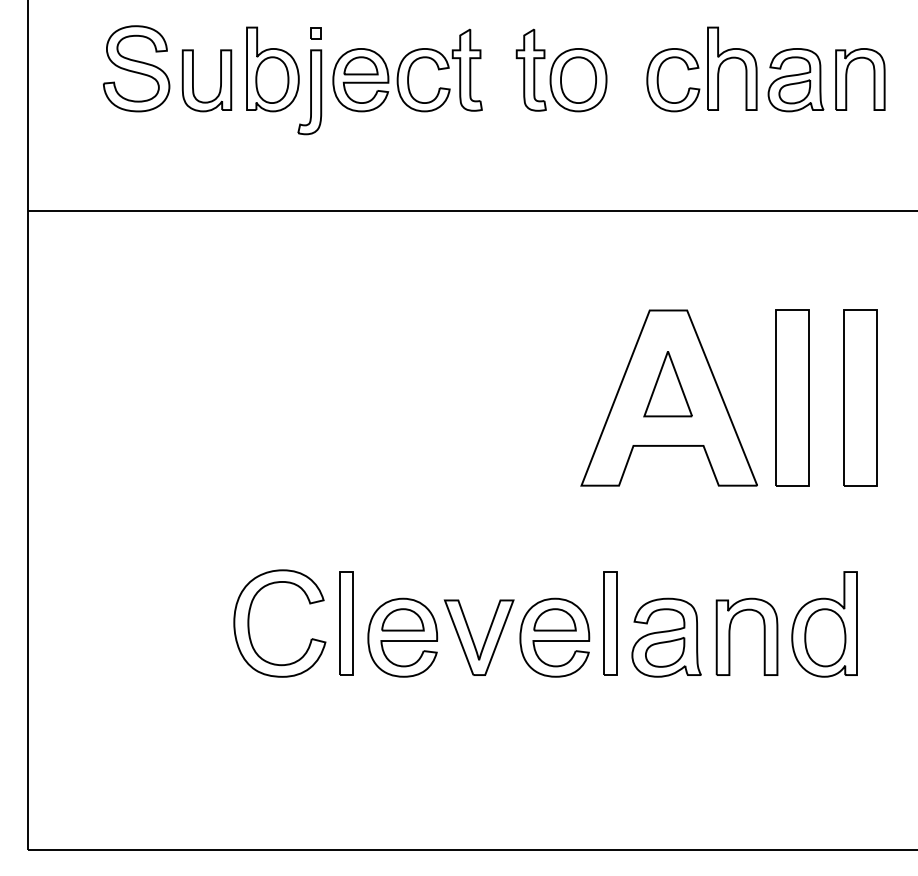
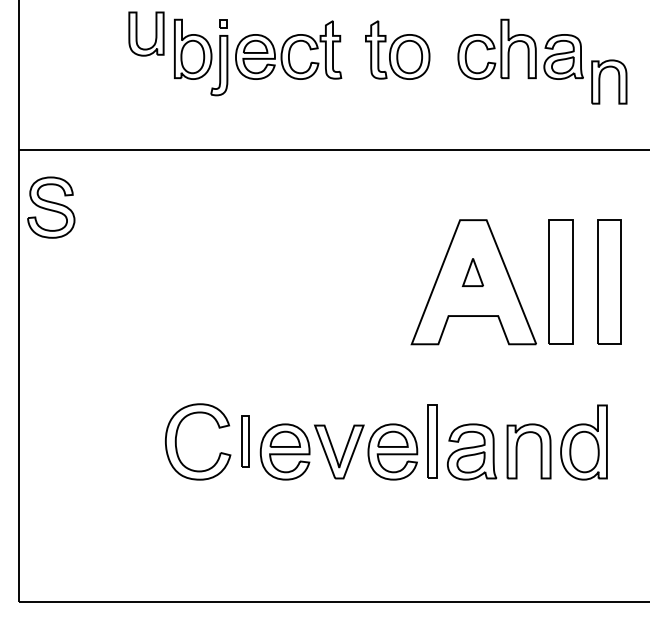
part: (136, 68) -> (51, 207), moved
part: (847, 79) -> (600, 82), moved
part: (193, 80) -> (136, 33), moved
part: (667, 384) -> (472, 272), size x0.6
part: (346, 623) -> (245, 441), size x0.7

